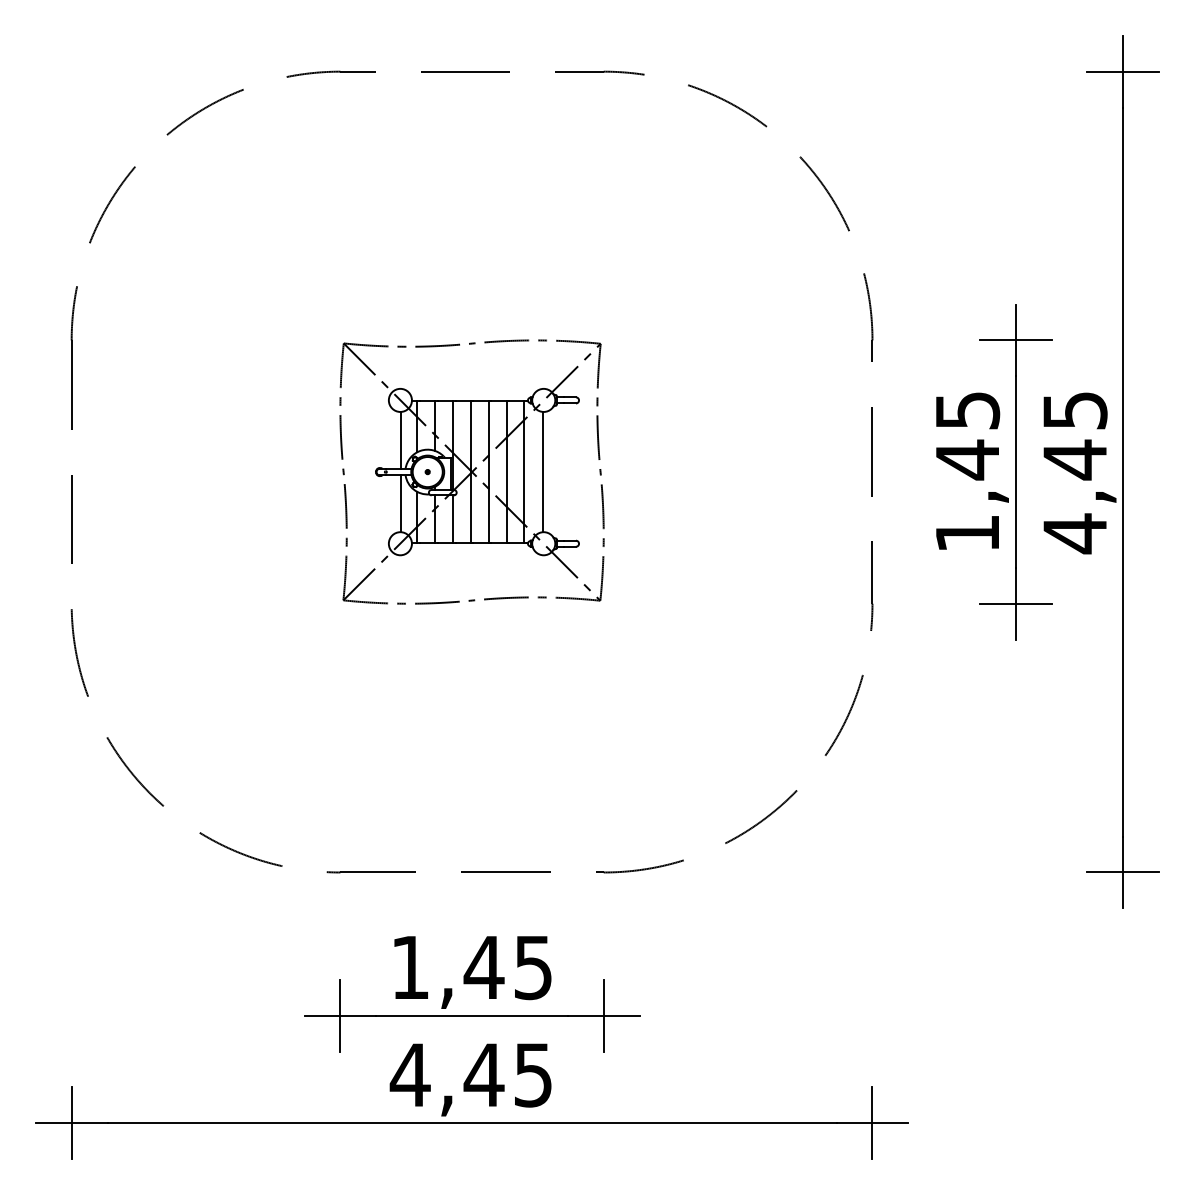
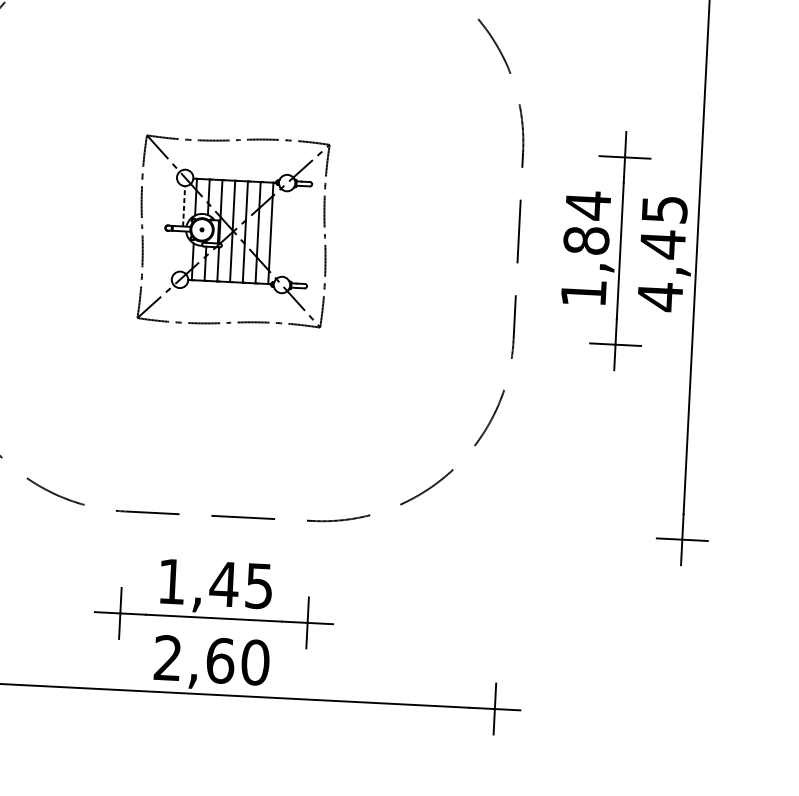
text: (967, 435) -> (587, 223), 1,45 -> 1,84
line: (400, 439) -> (183, 205), solid -> dashed
line: (543, 471) -> (284, 233), removed
line: (400, 503) -> (181, 251), removed
text: (470, 1074) -> (210, 659), 4,45 -> 2,60

